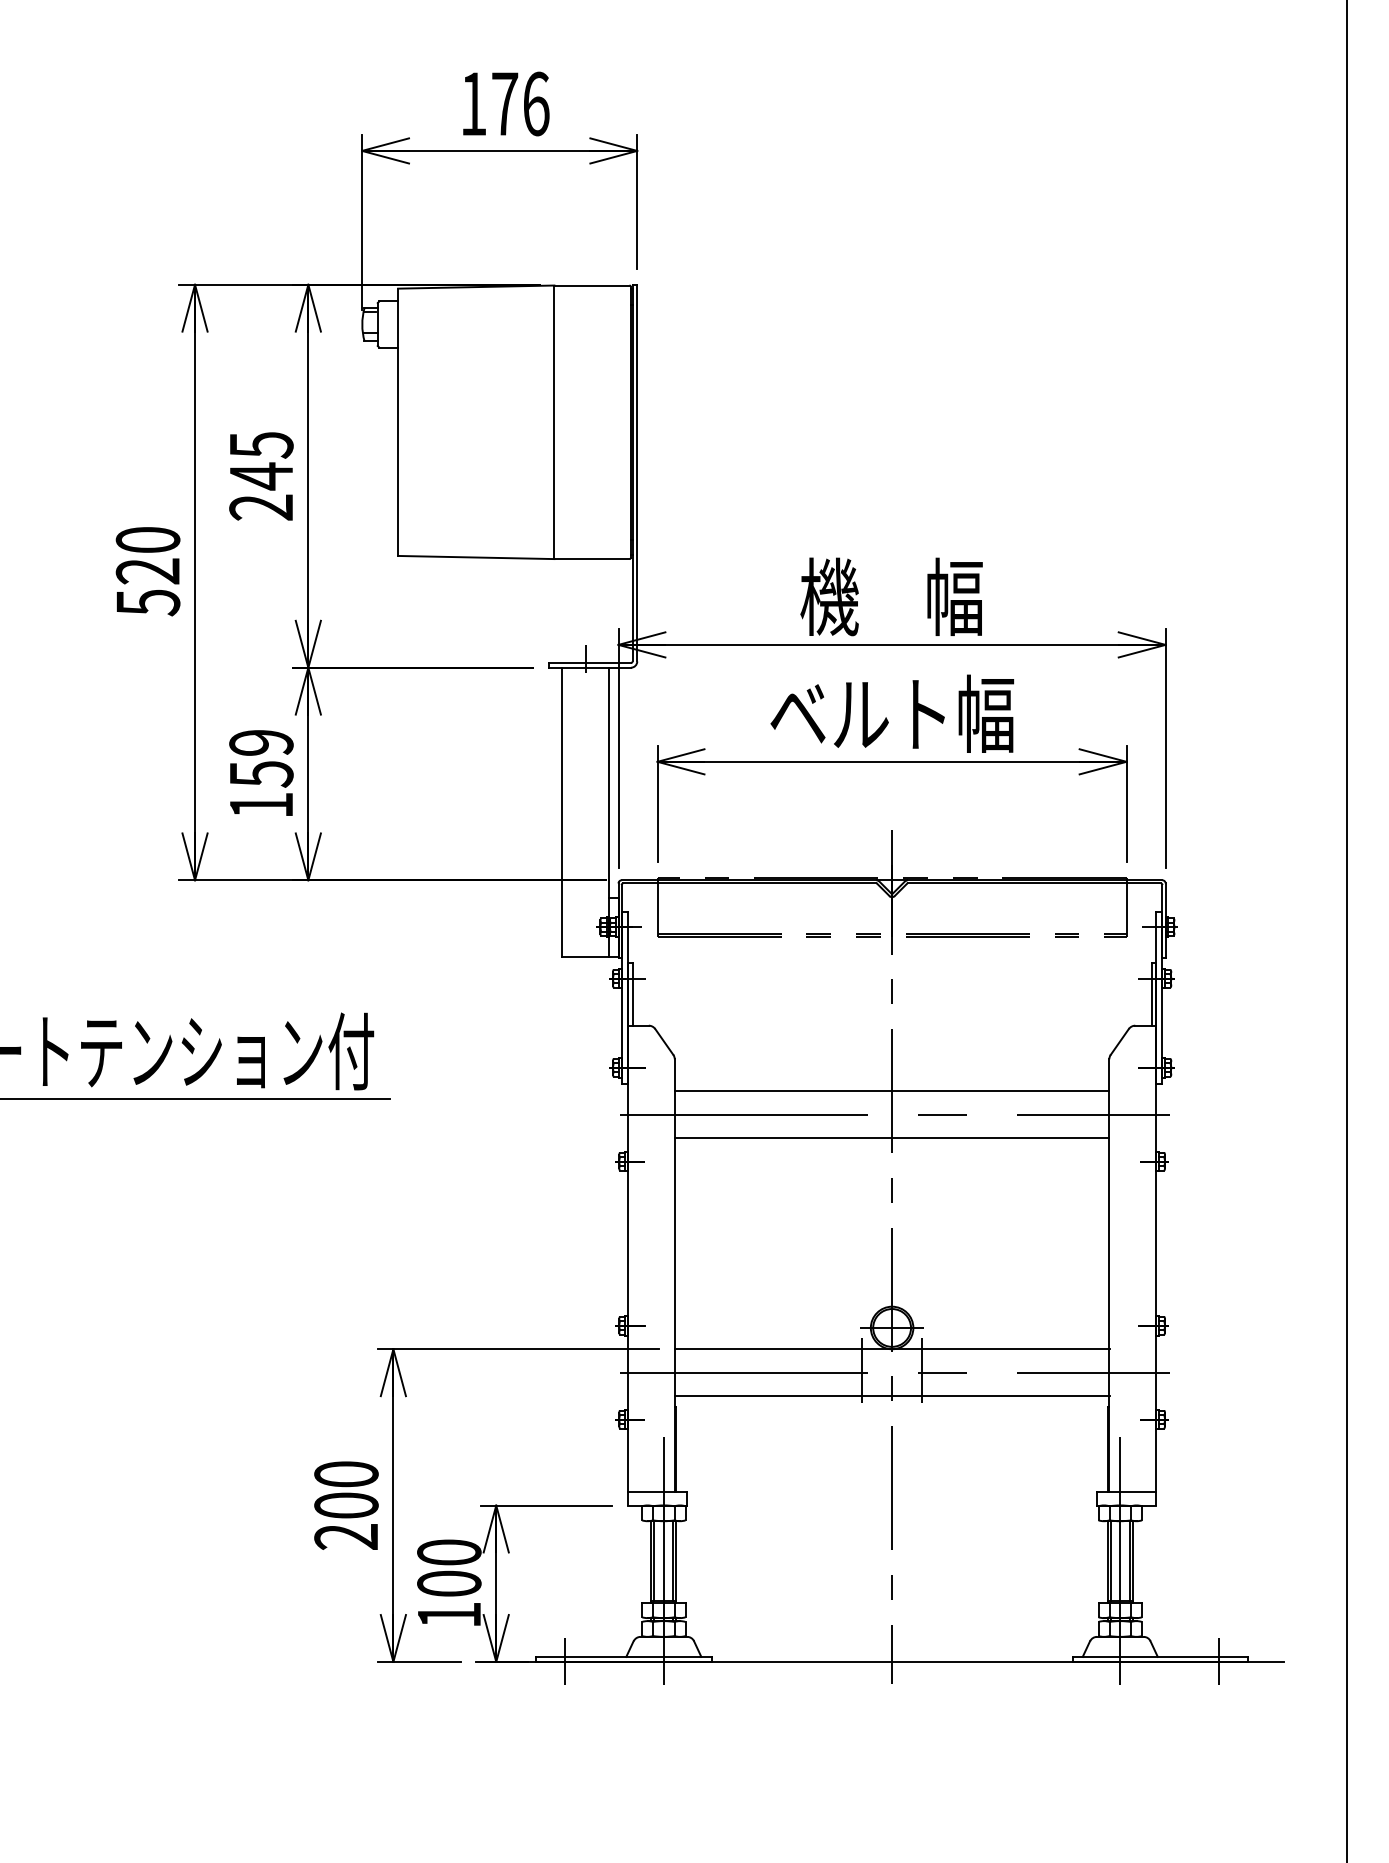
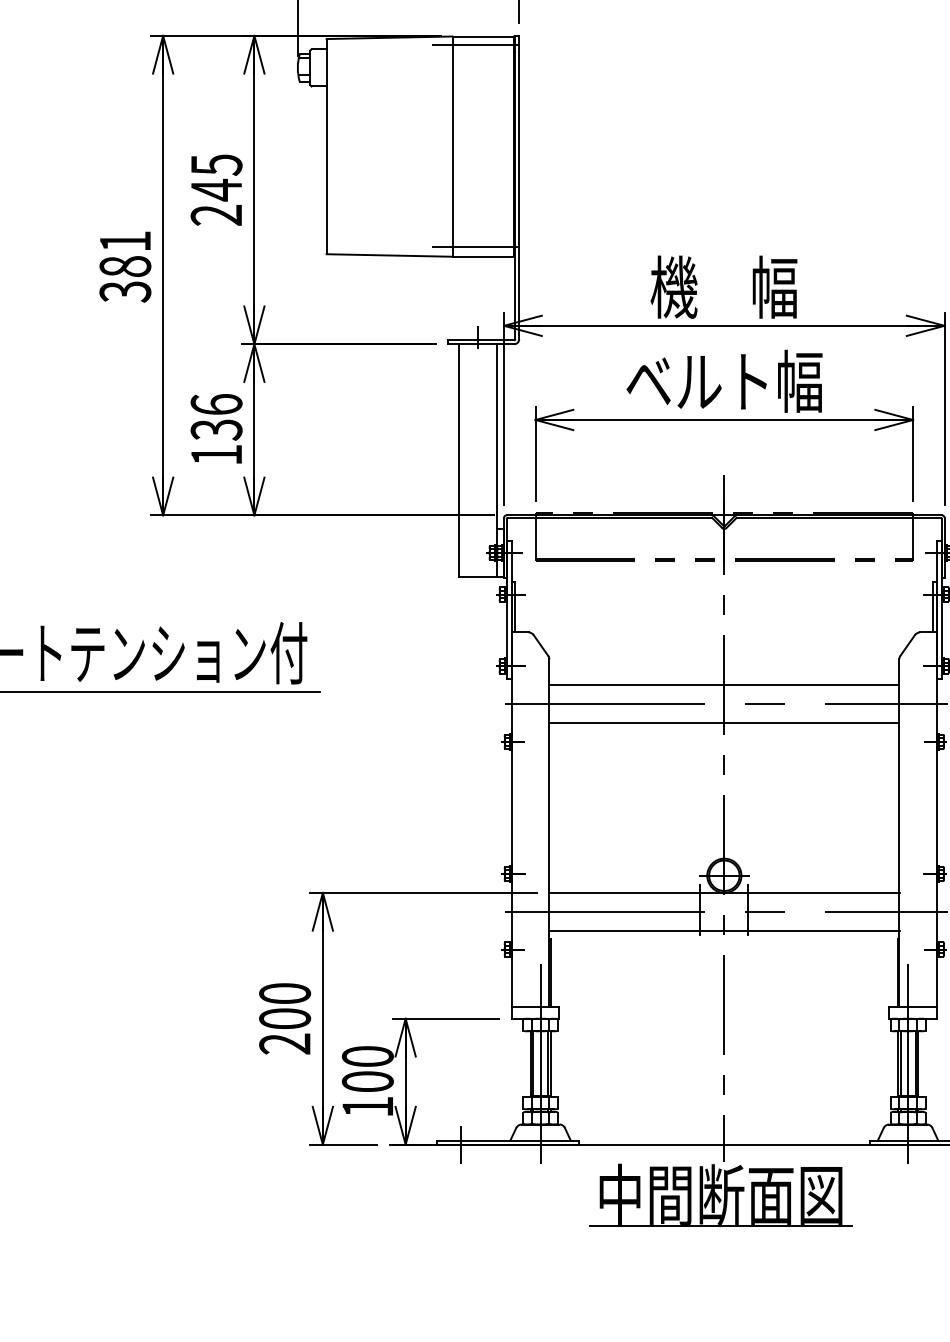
line: (583, 296) -> (475, 45), added
line: (583, 546) -> (475, 246), added
text: (147, 571) -> (124, 266), 520 -> 381
text: (261, 758) -> (216, 417), 159 -> 136
part: (887, 1724) -> (720, 1195), added

